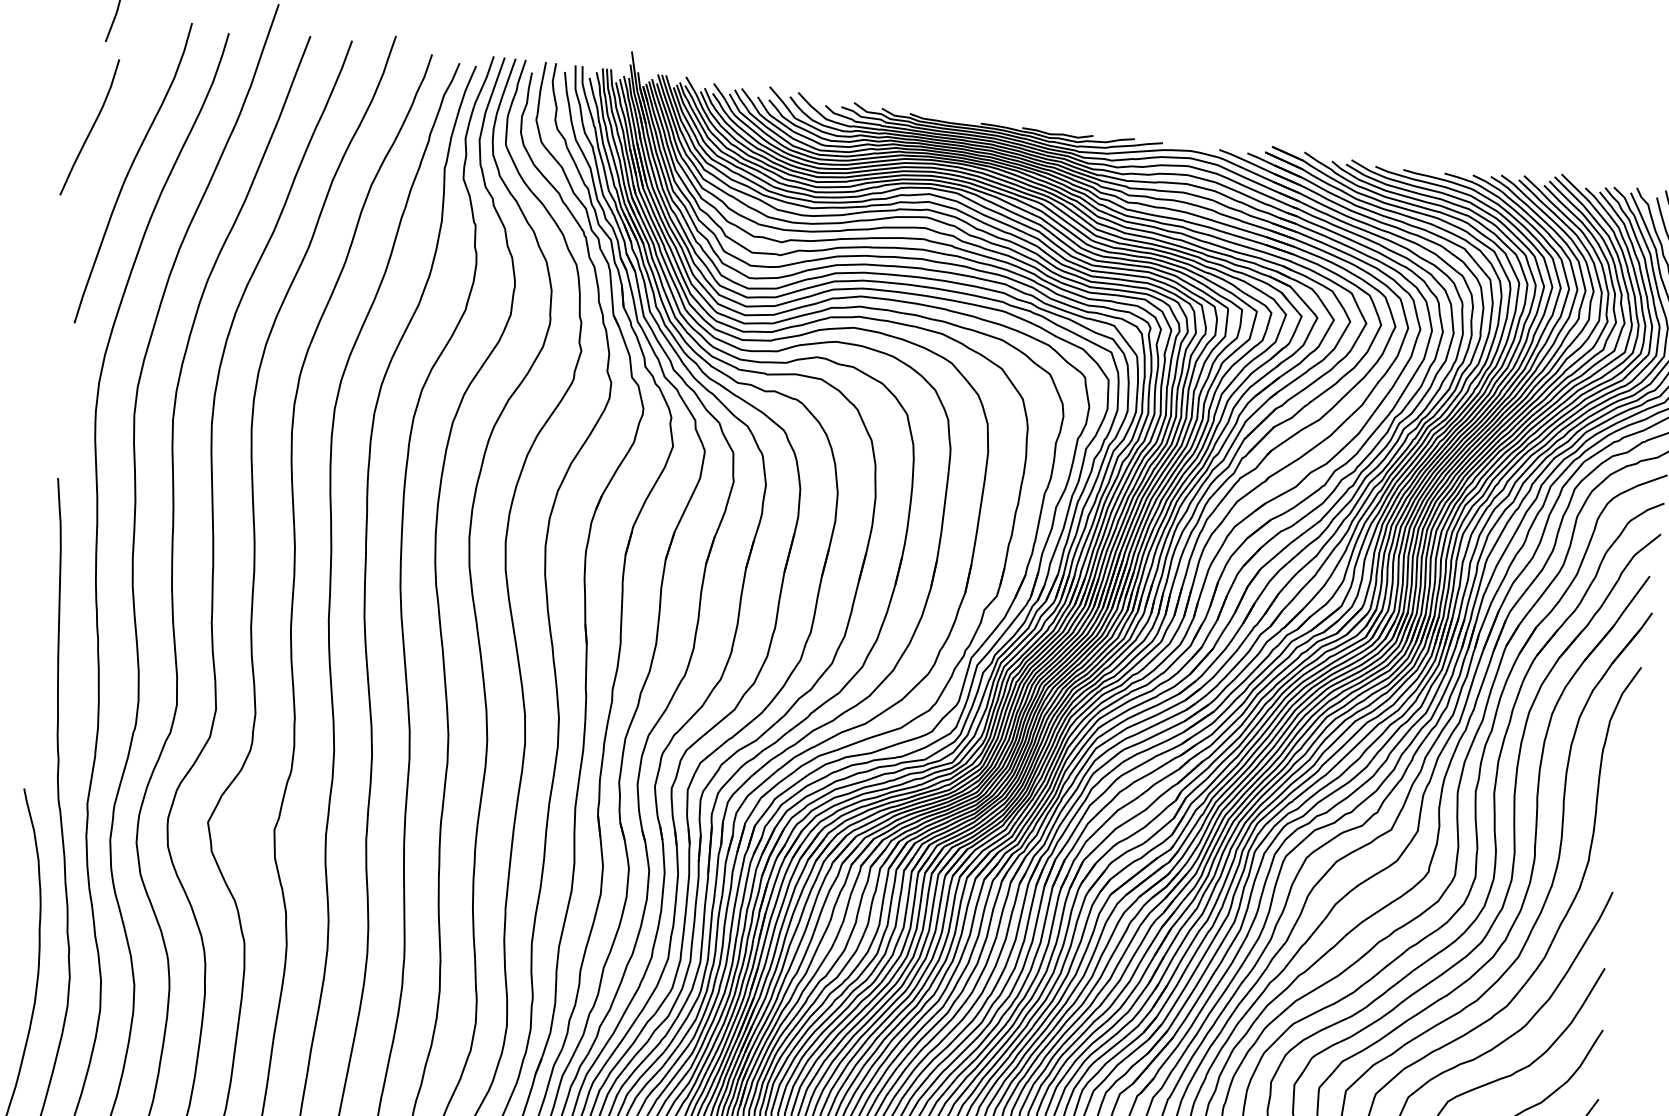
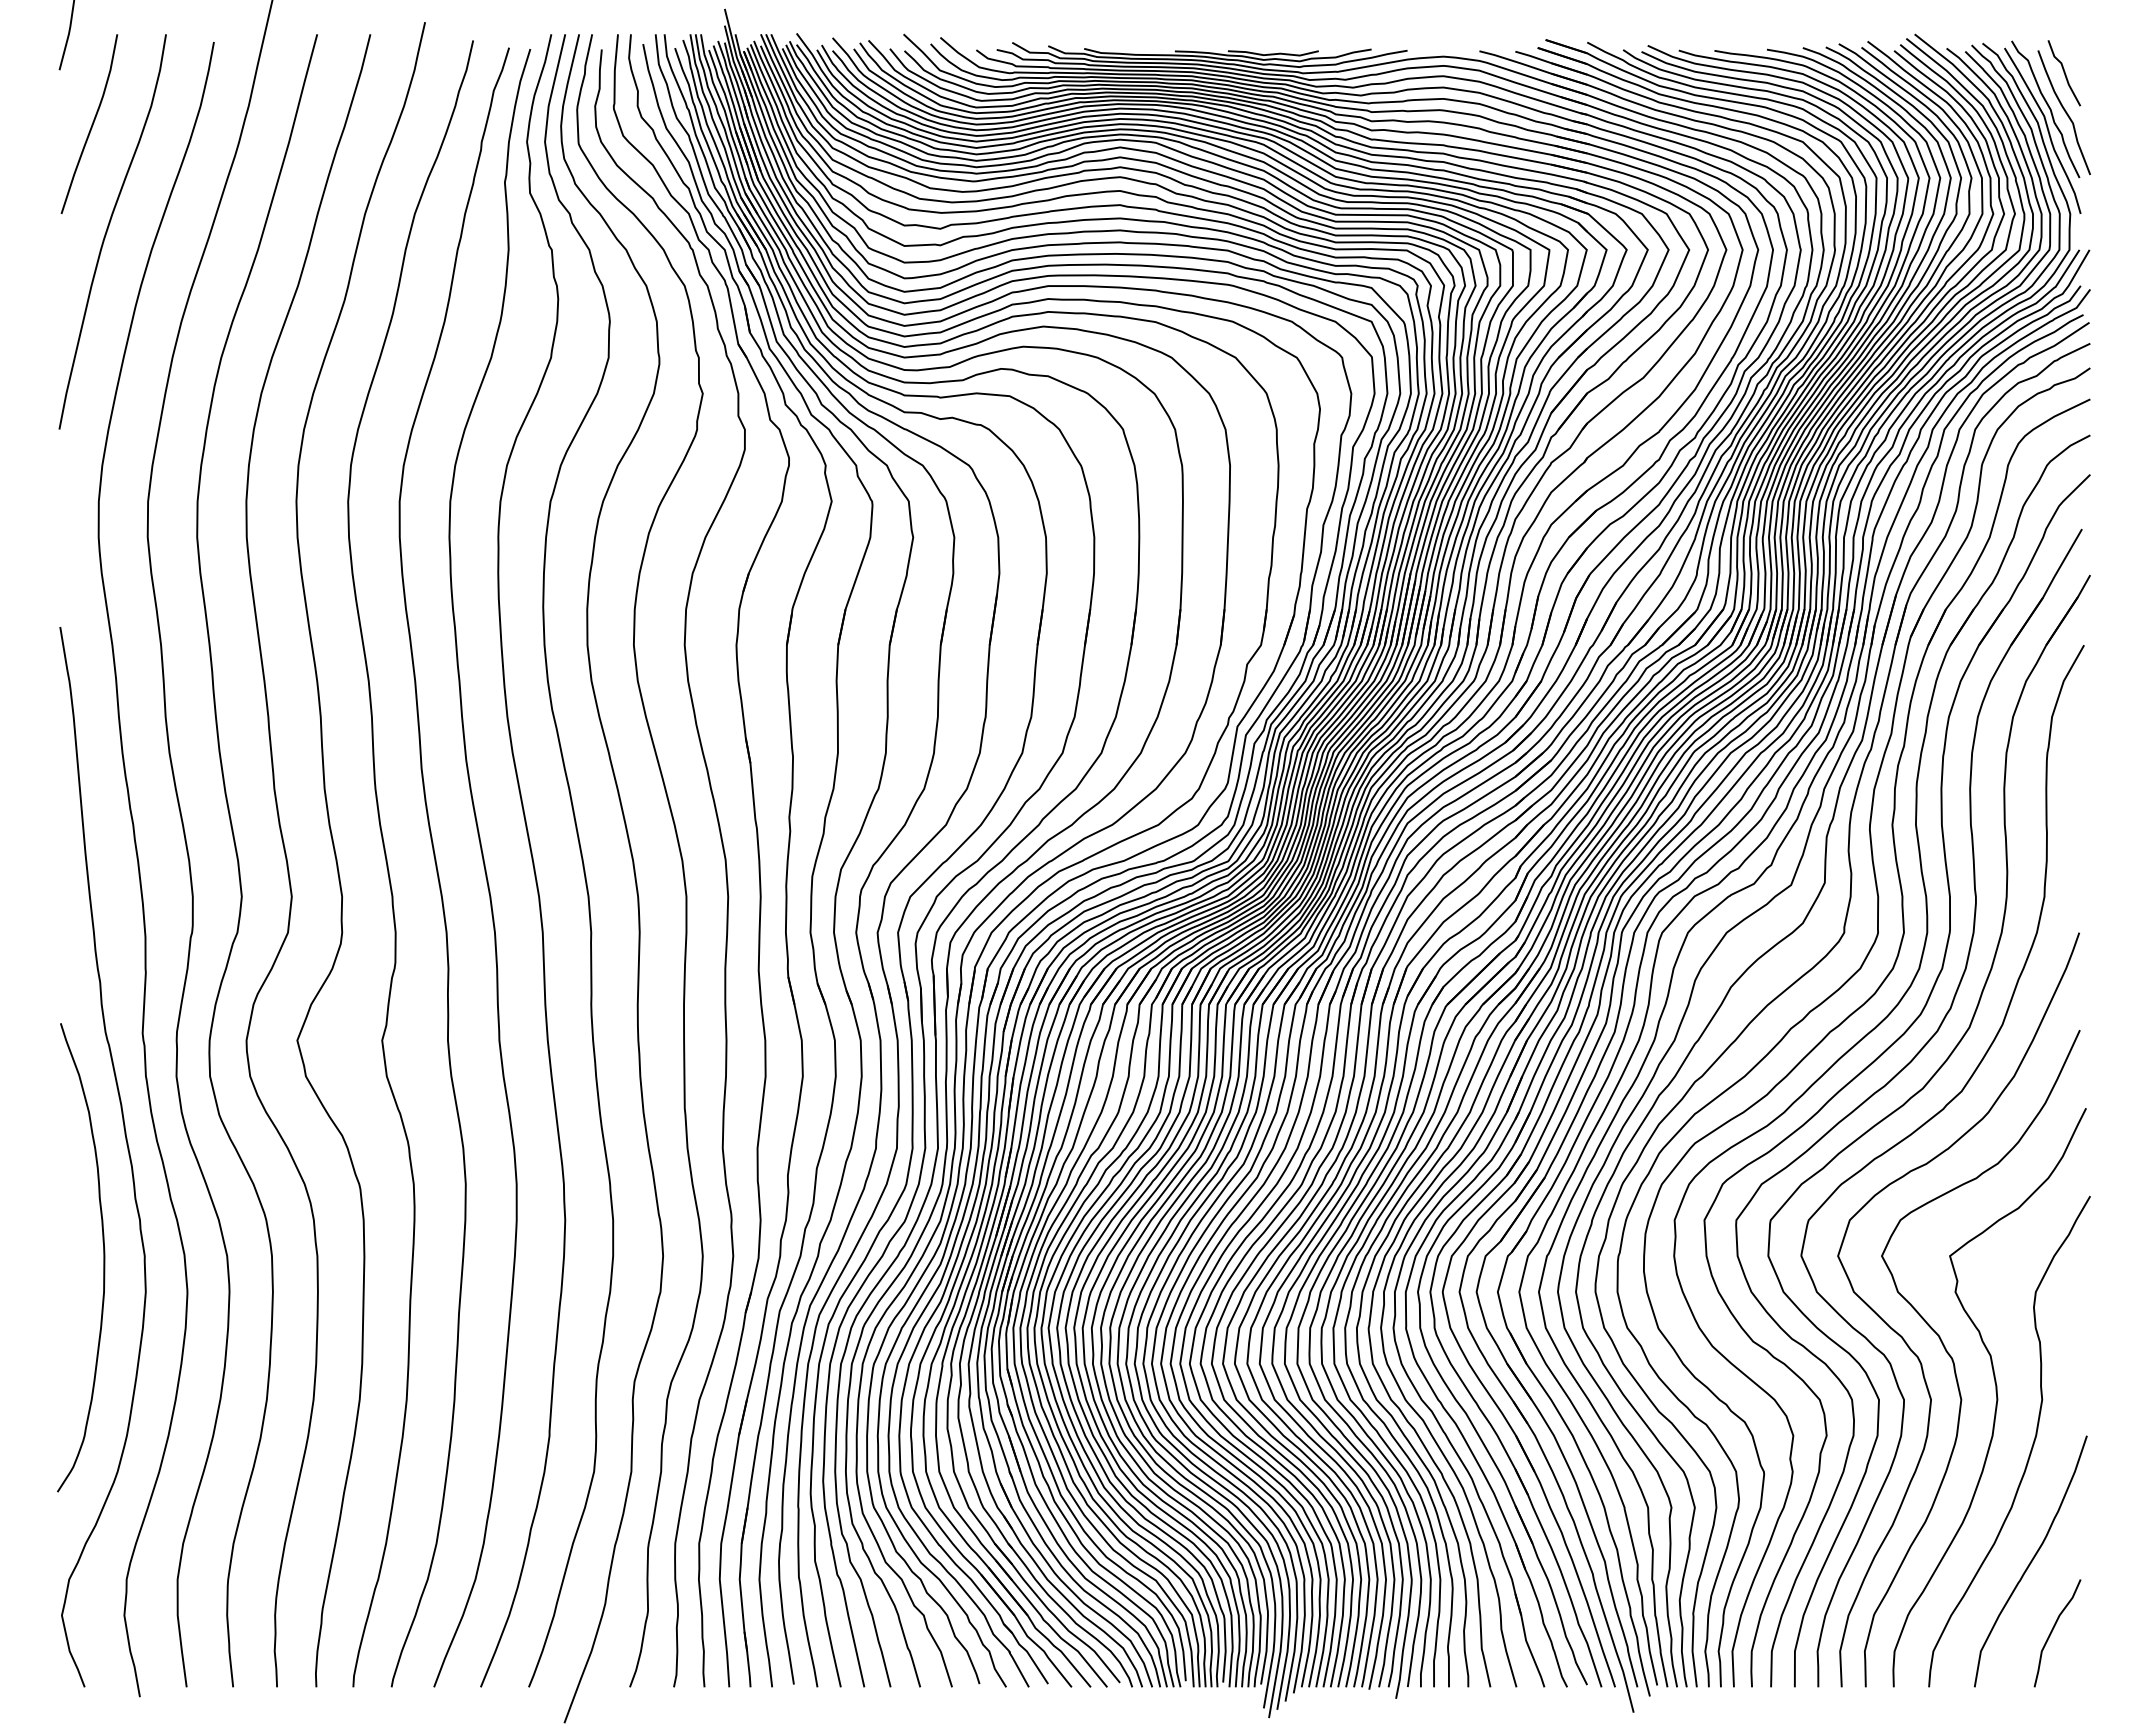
curve: (91, 127) -> (91, 124), moved

